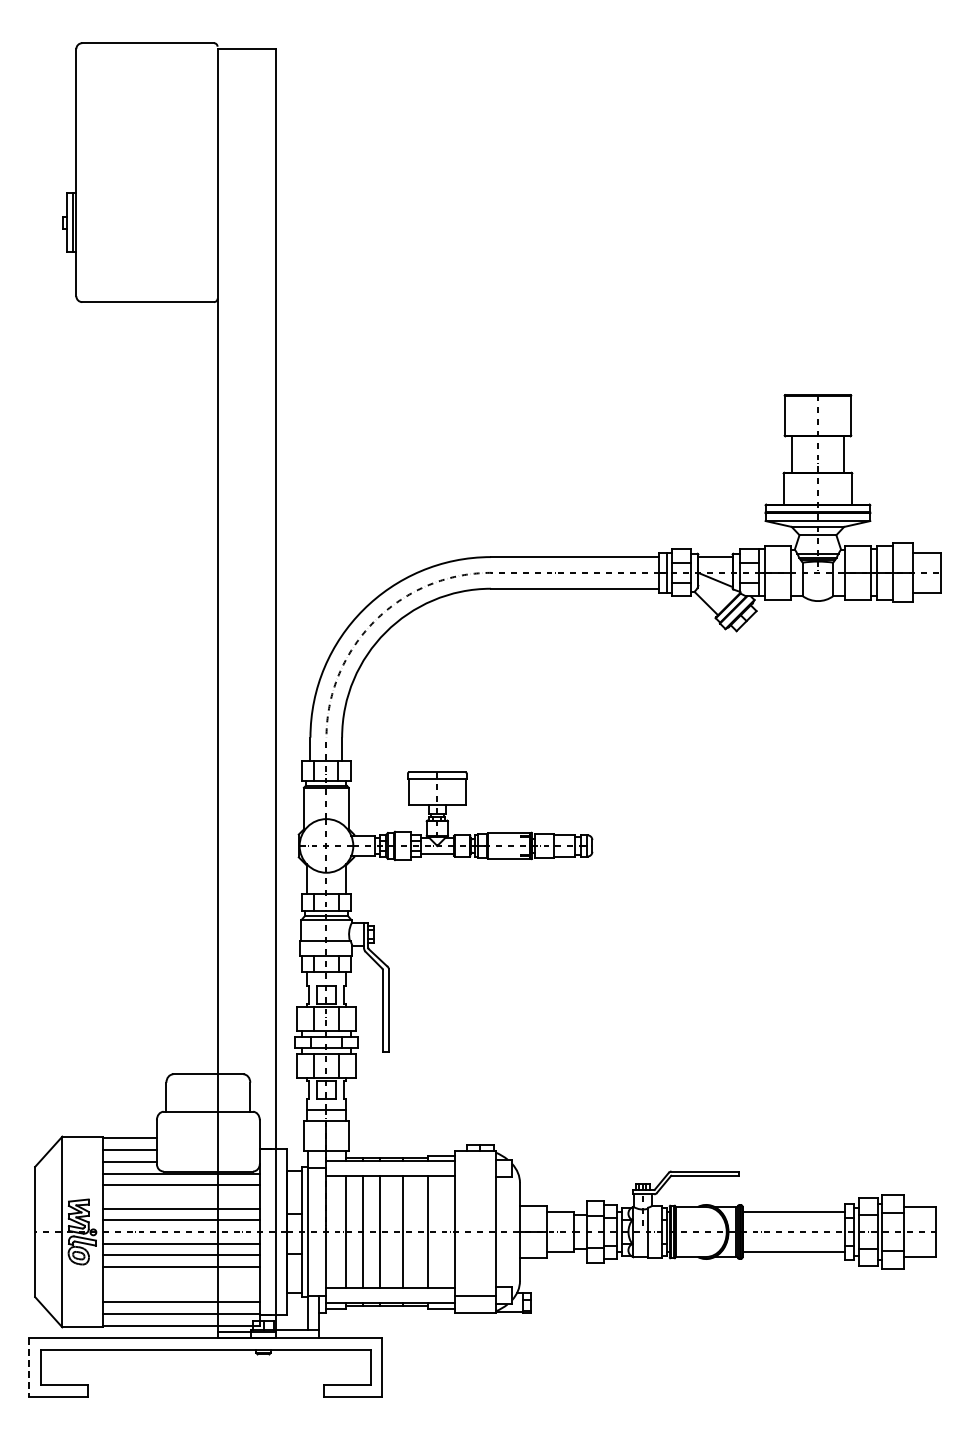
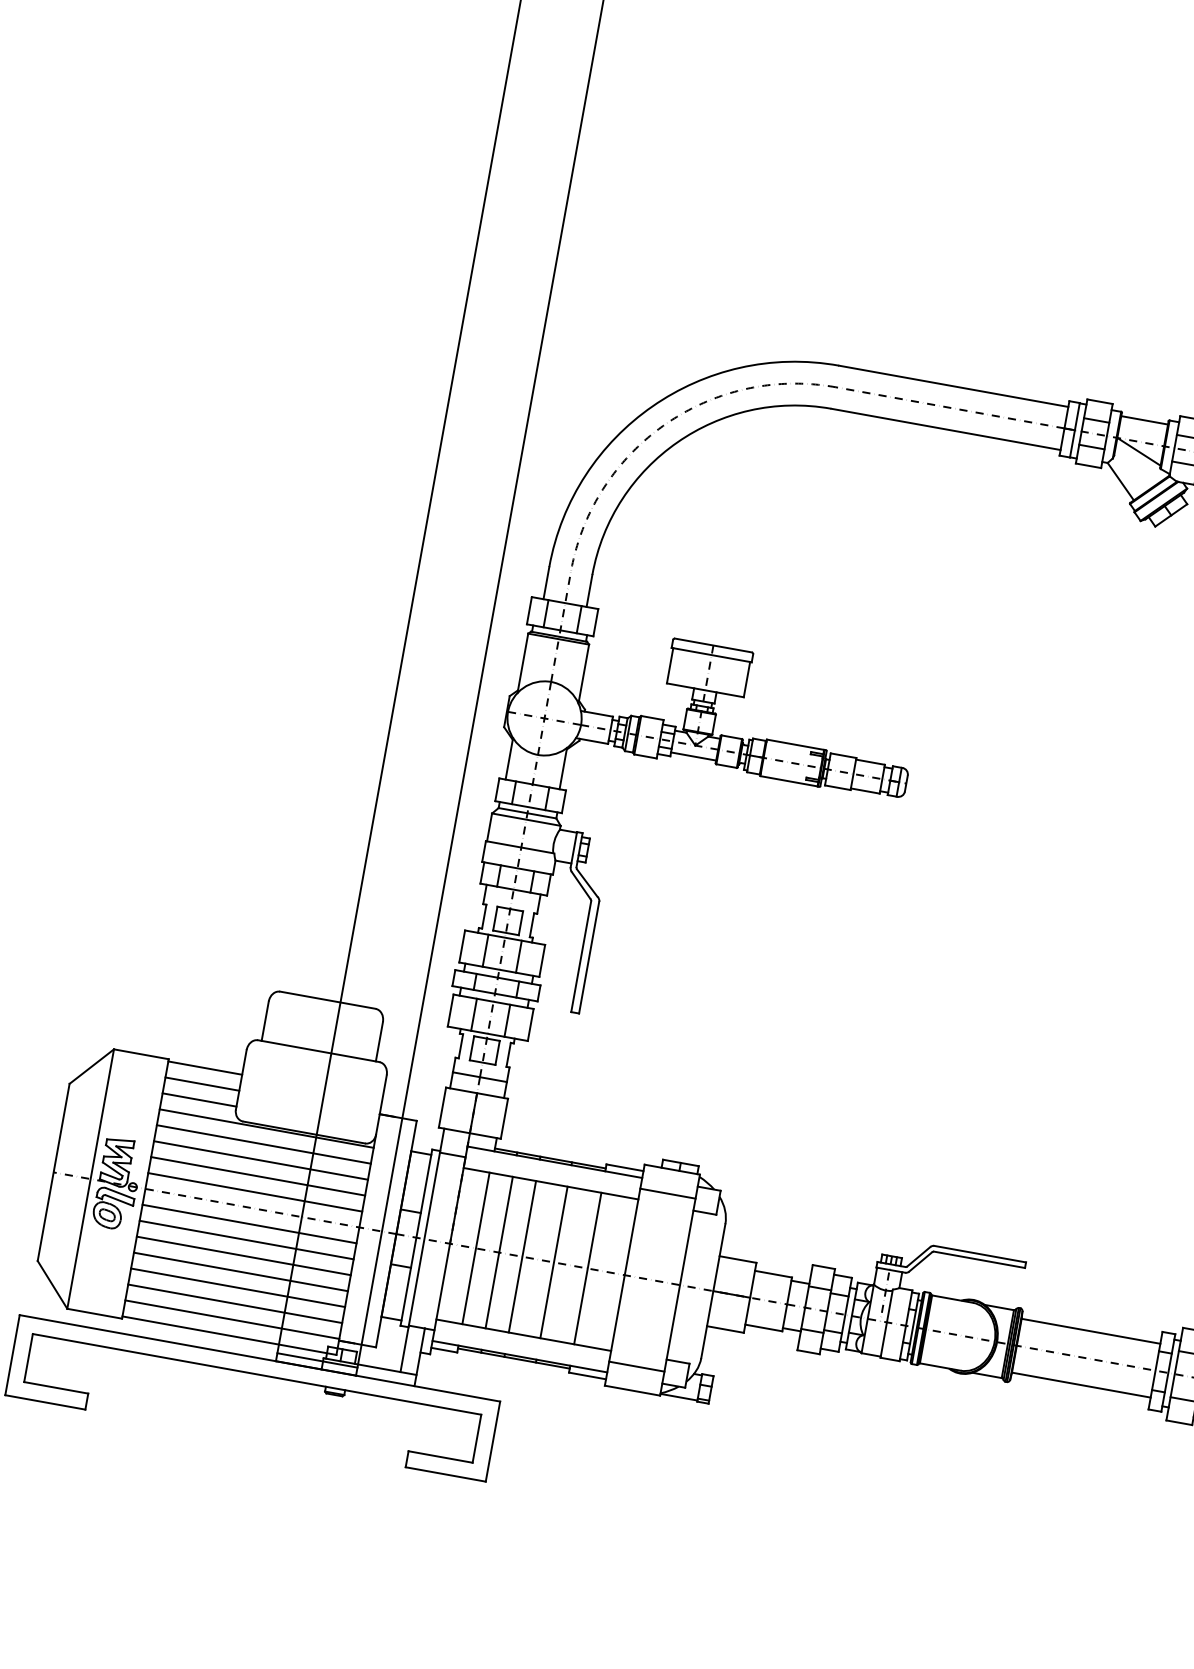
line: (474, 1168) -> (667, 1193), added
line: (180, 1196) -> (260, 1159), added
line: (180, 1278) -> (240, 1271), added
line: (180, 1290) -> (237, 1287), added
line: (29, 1367) -> (12, 1355), dashed -> solid

